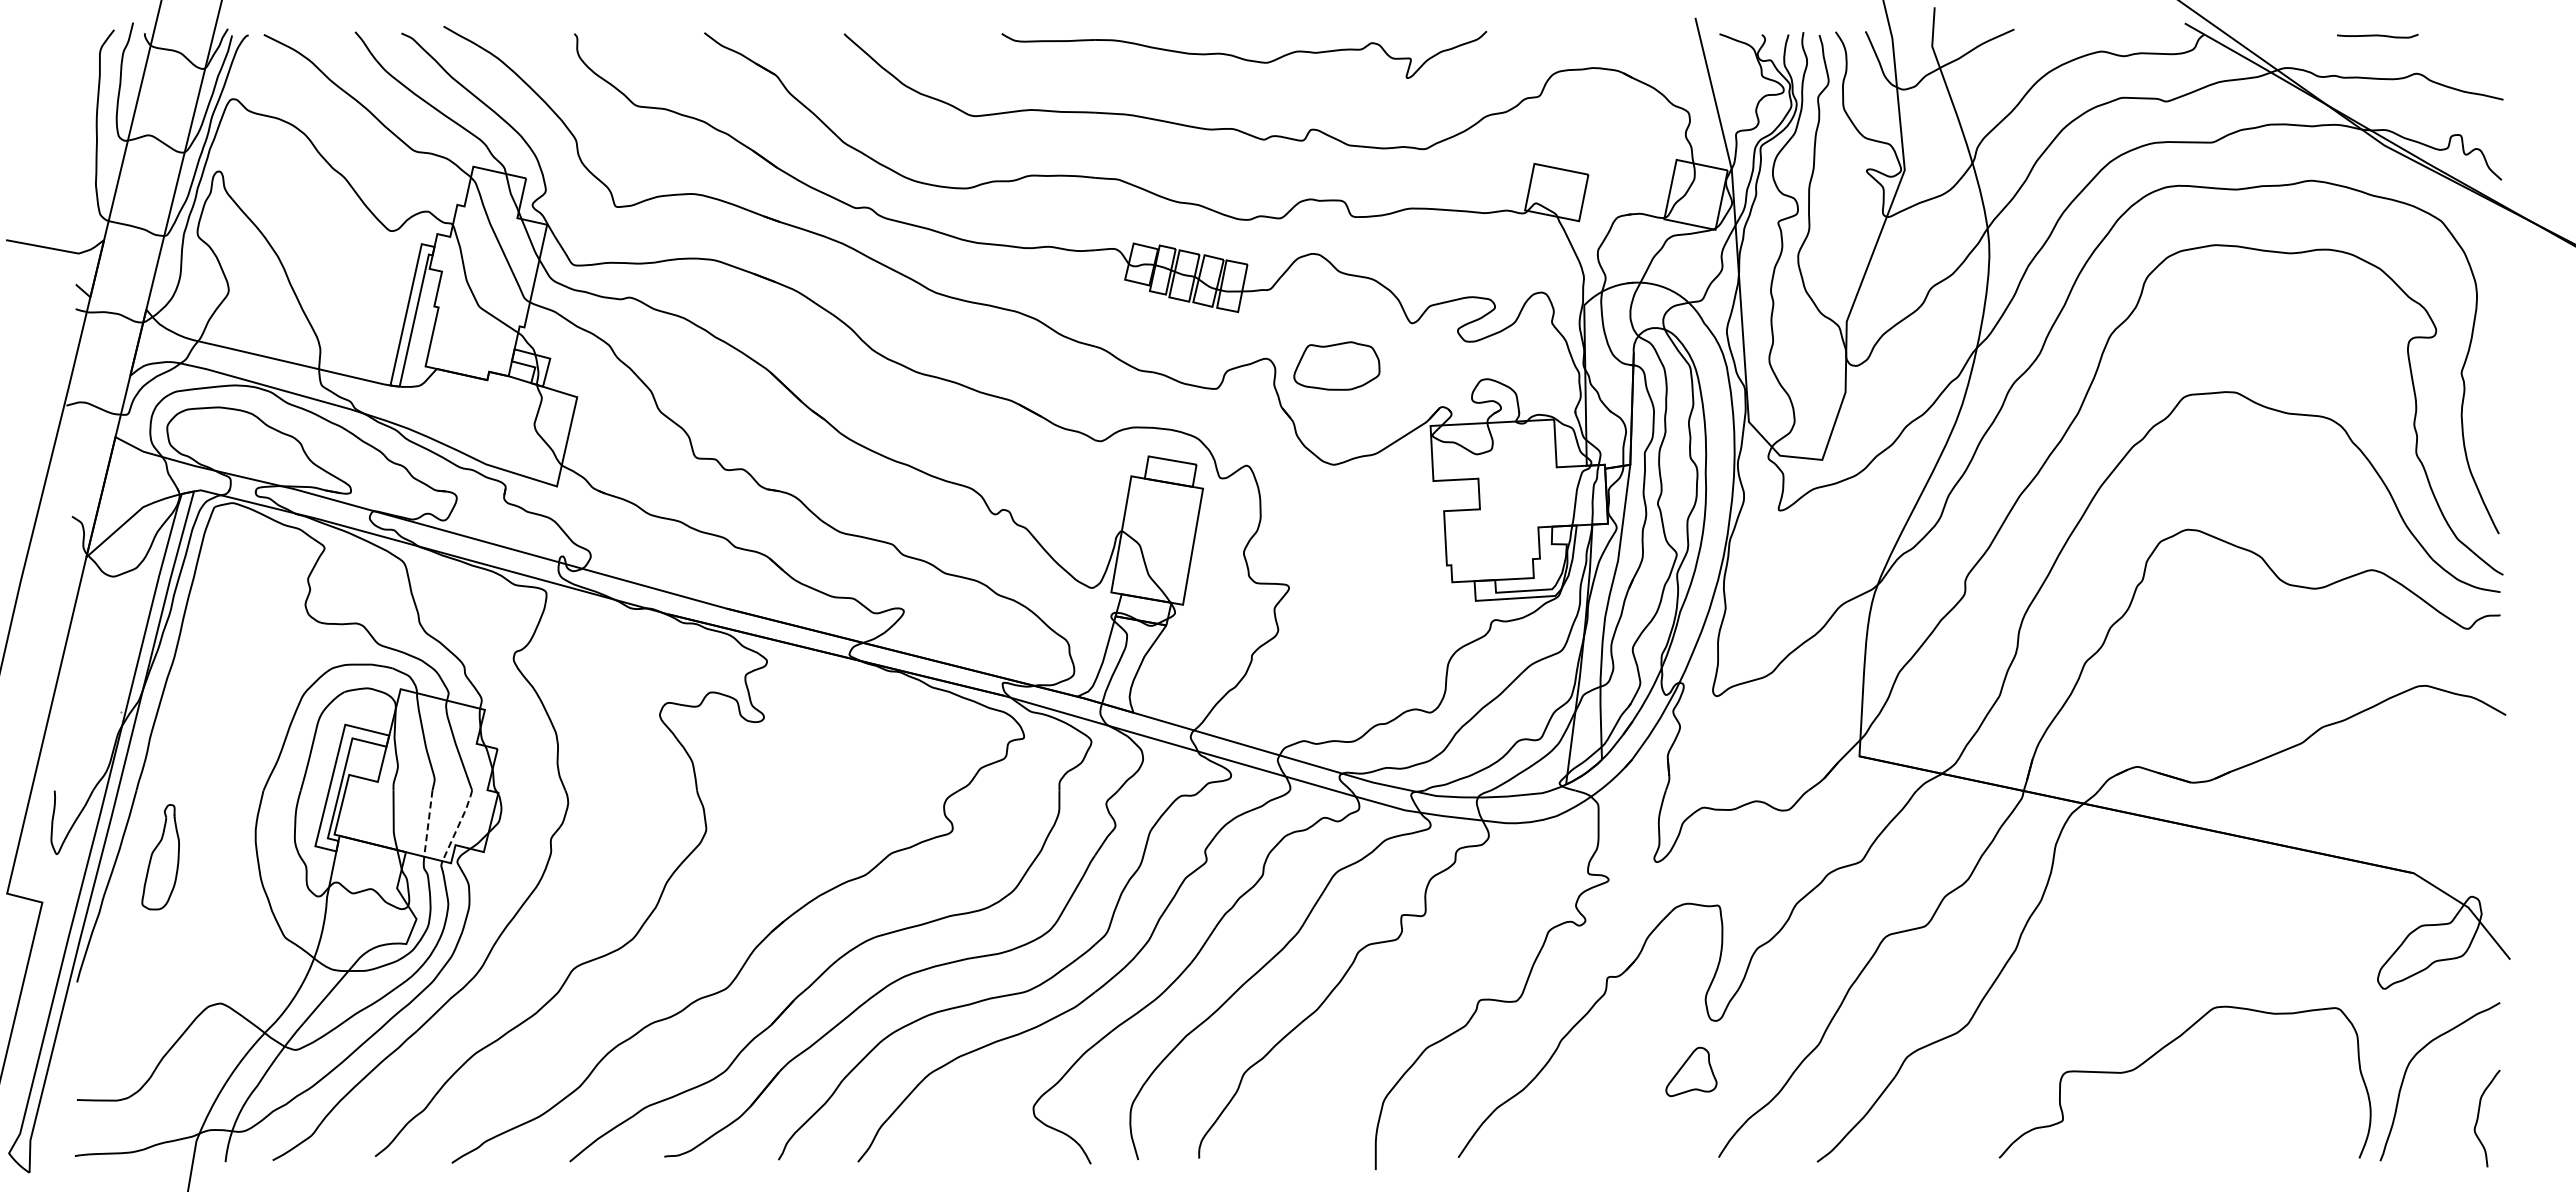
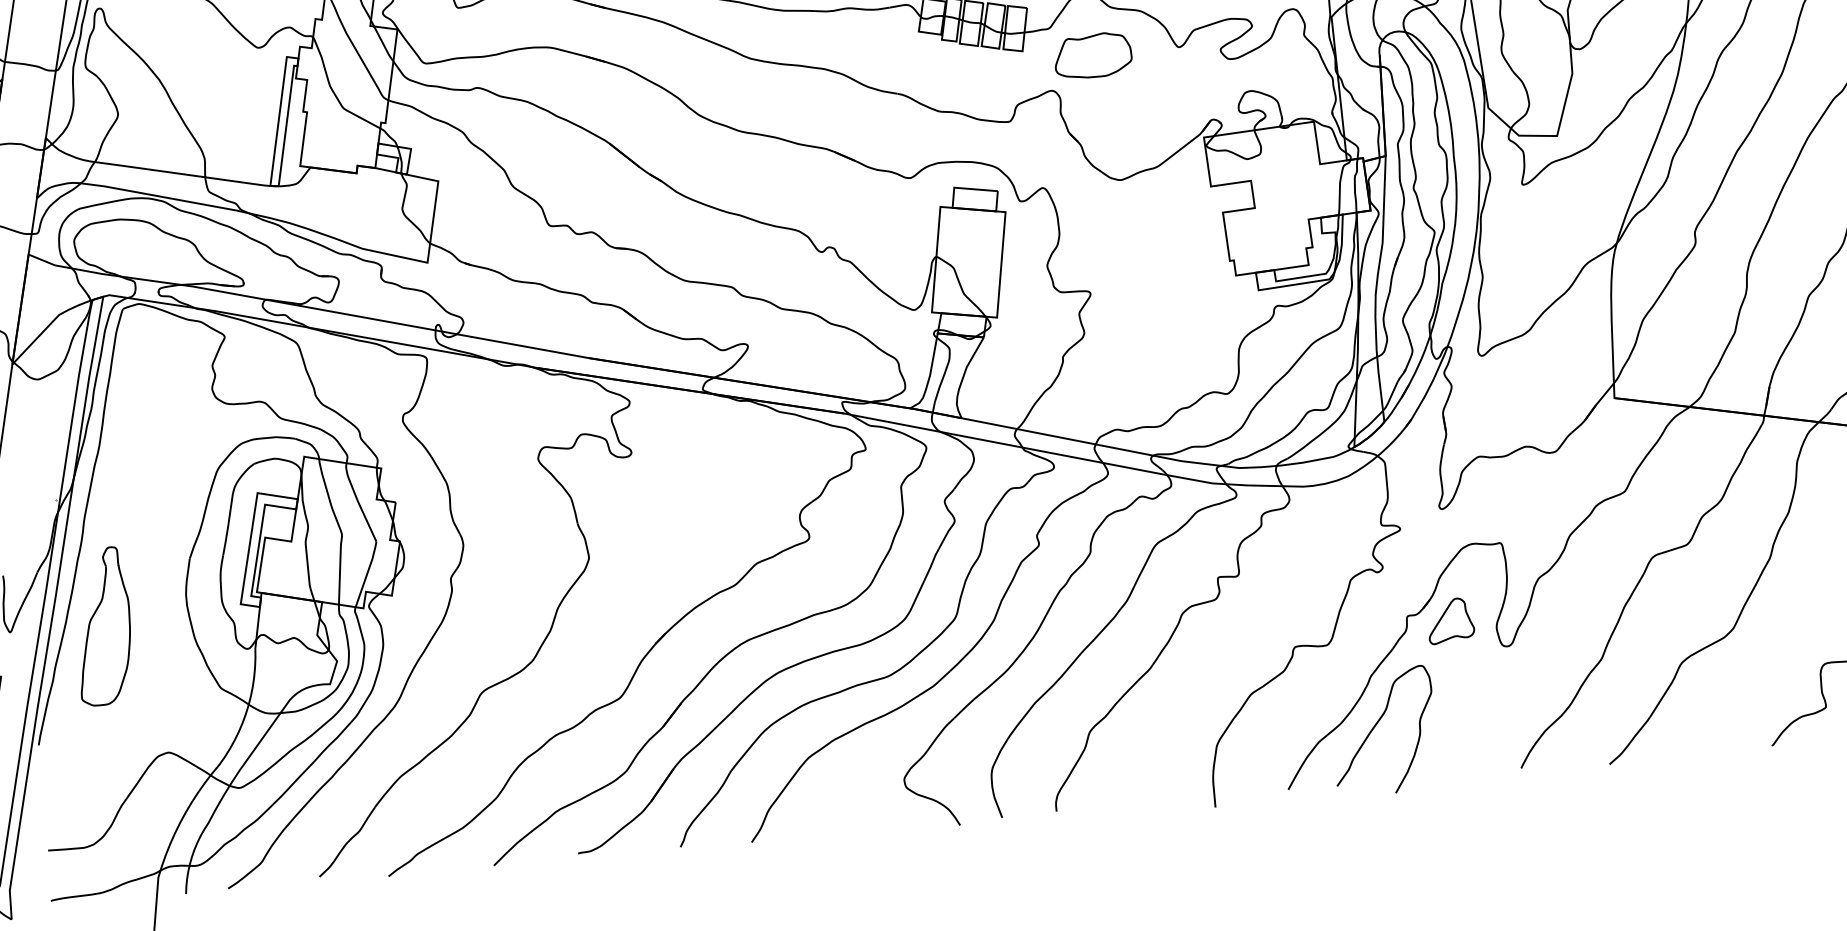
part: (1336, 365) -> (1092, 55), moved
line: (428, 824) -> (340, 575), dashed -> solid
line: (458, 825) -> (367, 573), dashed -> solid
part: (160, 857) -> (103, 626), size x1.67
part: (1691, 1071) -> (1450, 620), moved
curve: (1562, 1095) -> (1376, 725), added

